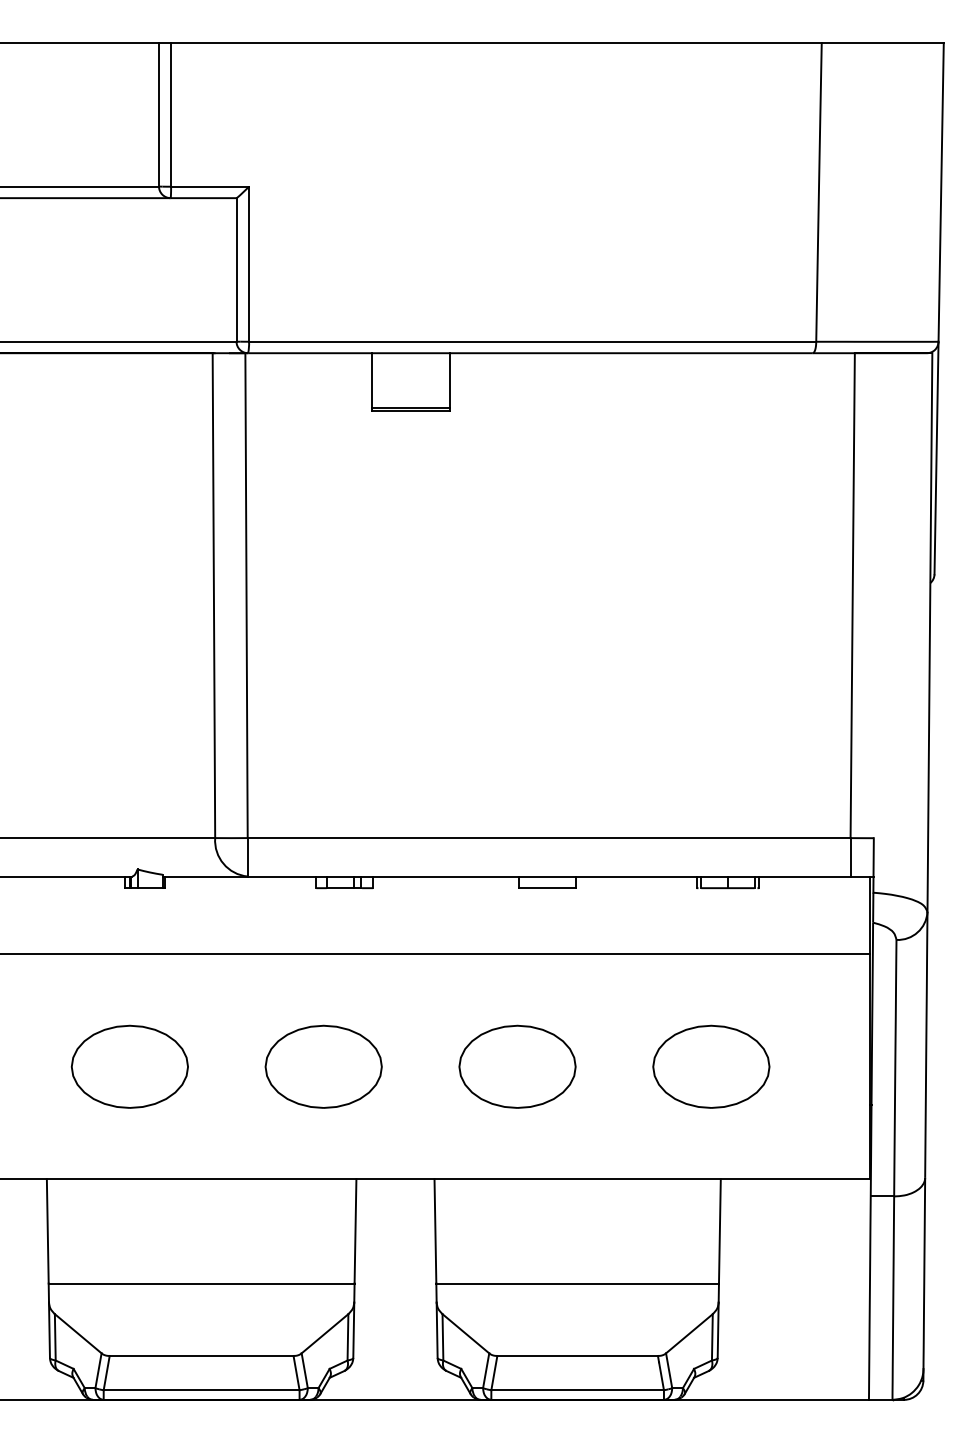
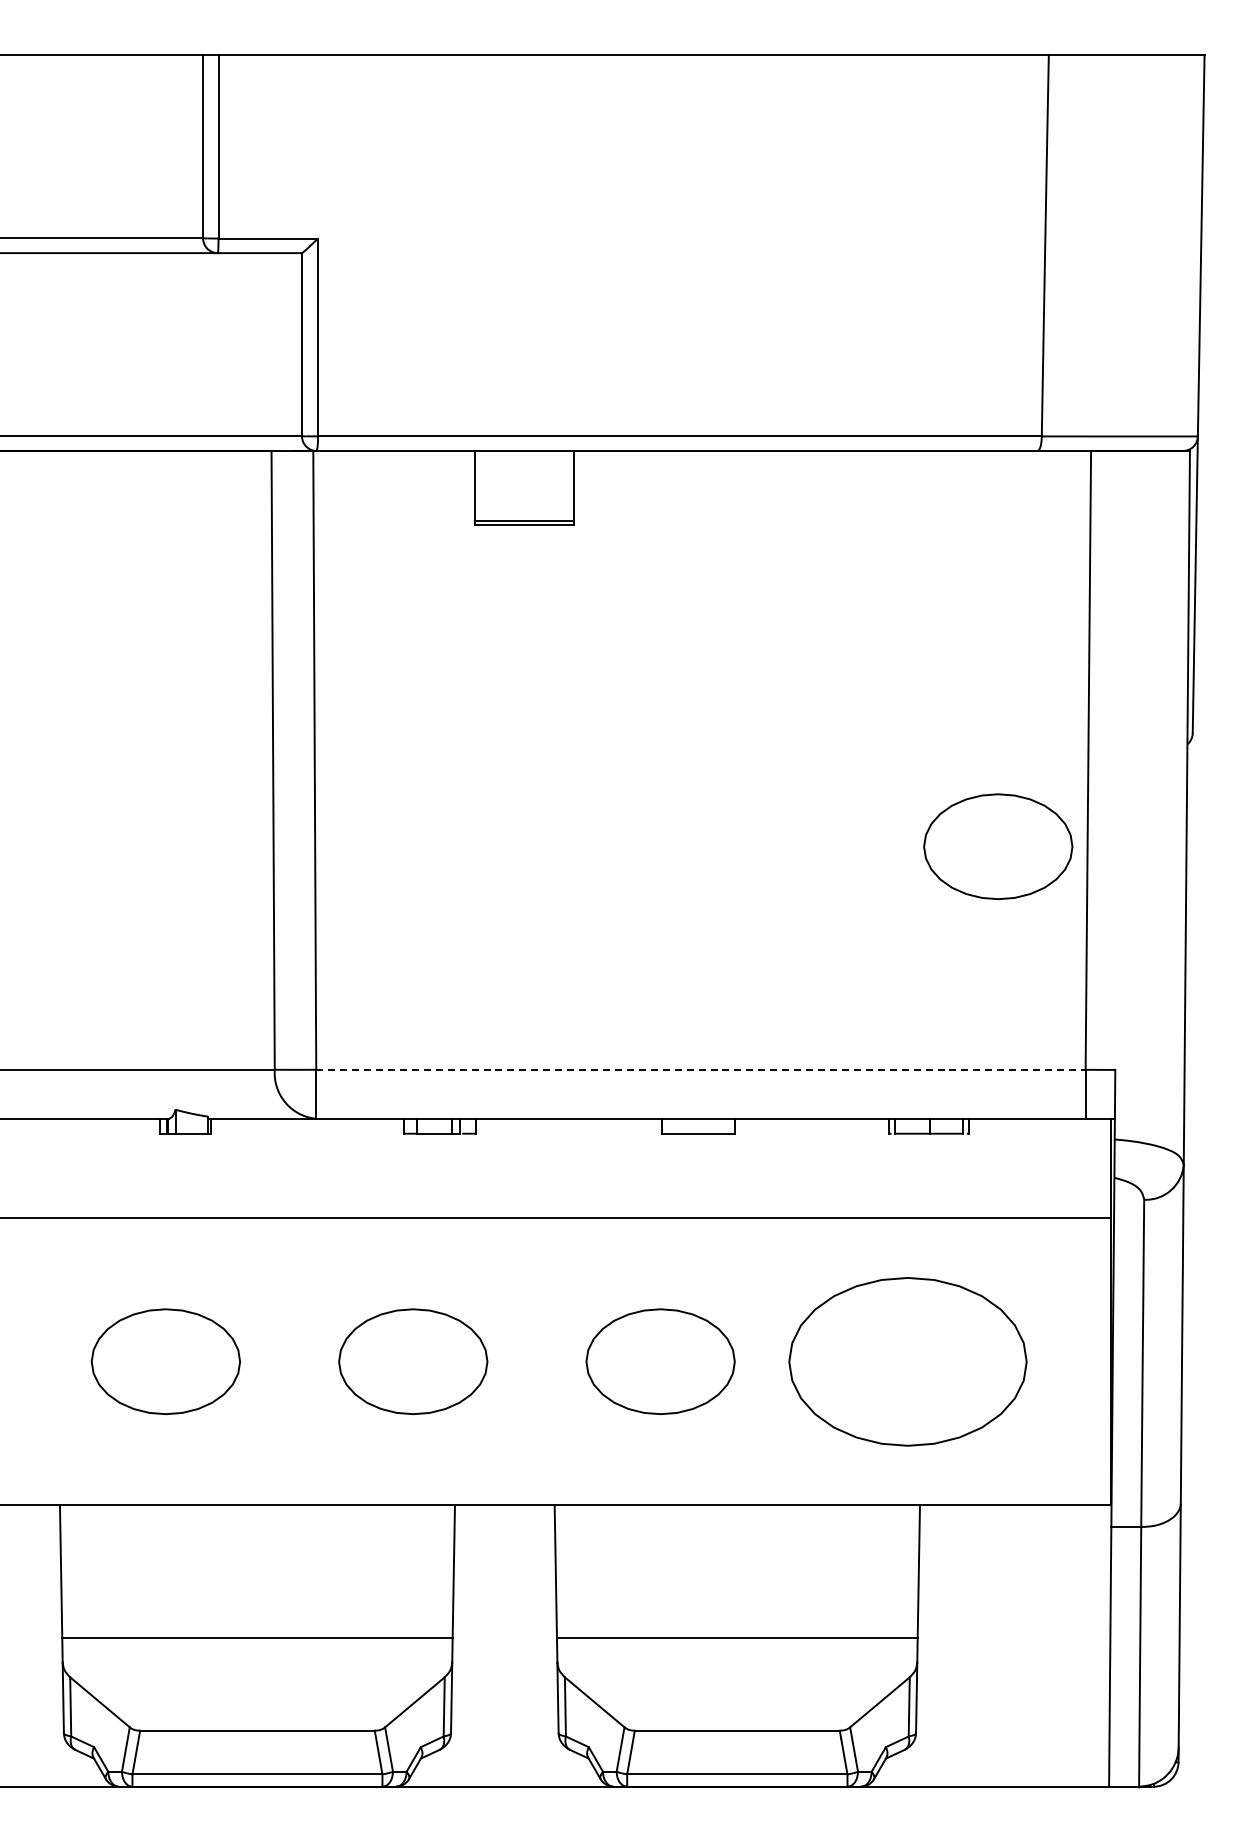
part: (782, 663) -> (998, 846), added
line: (548, 837) -> (700, 1069), solid -> dashed
part: (711, 1066) -> (907, 1361), size x1.6

